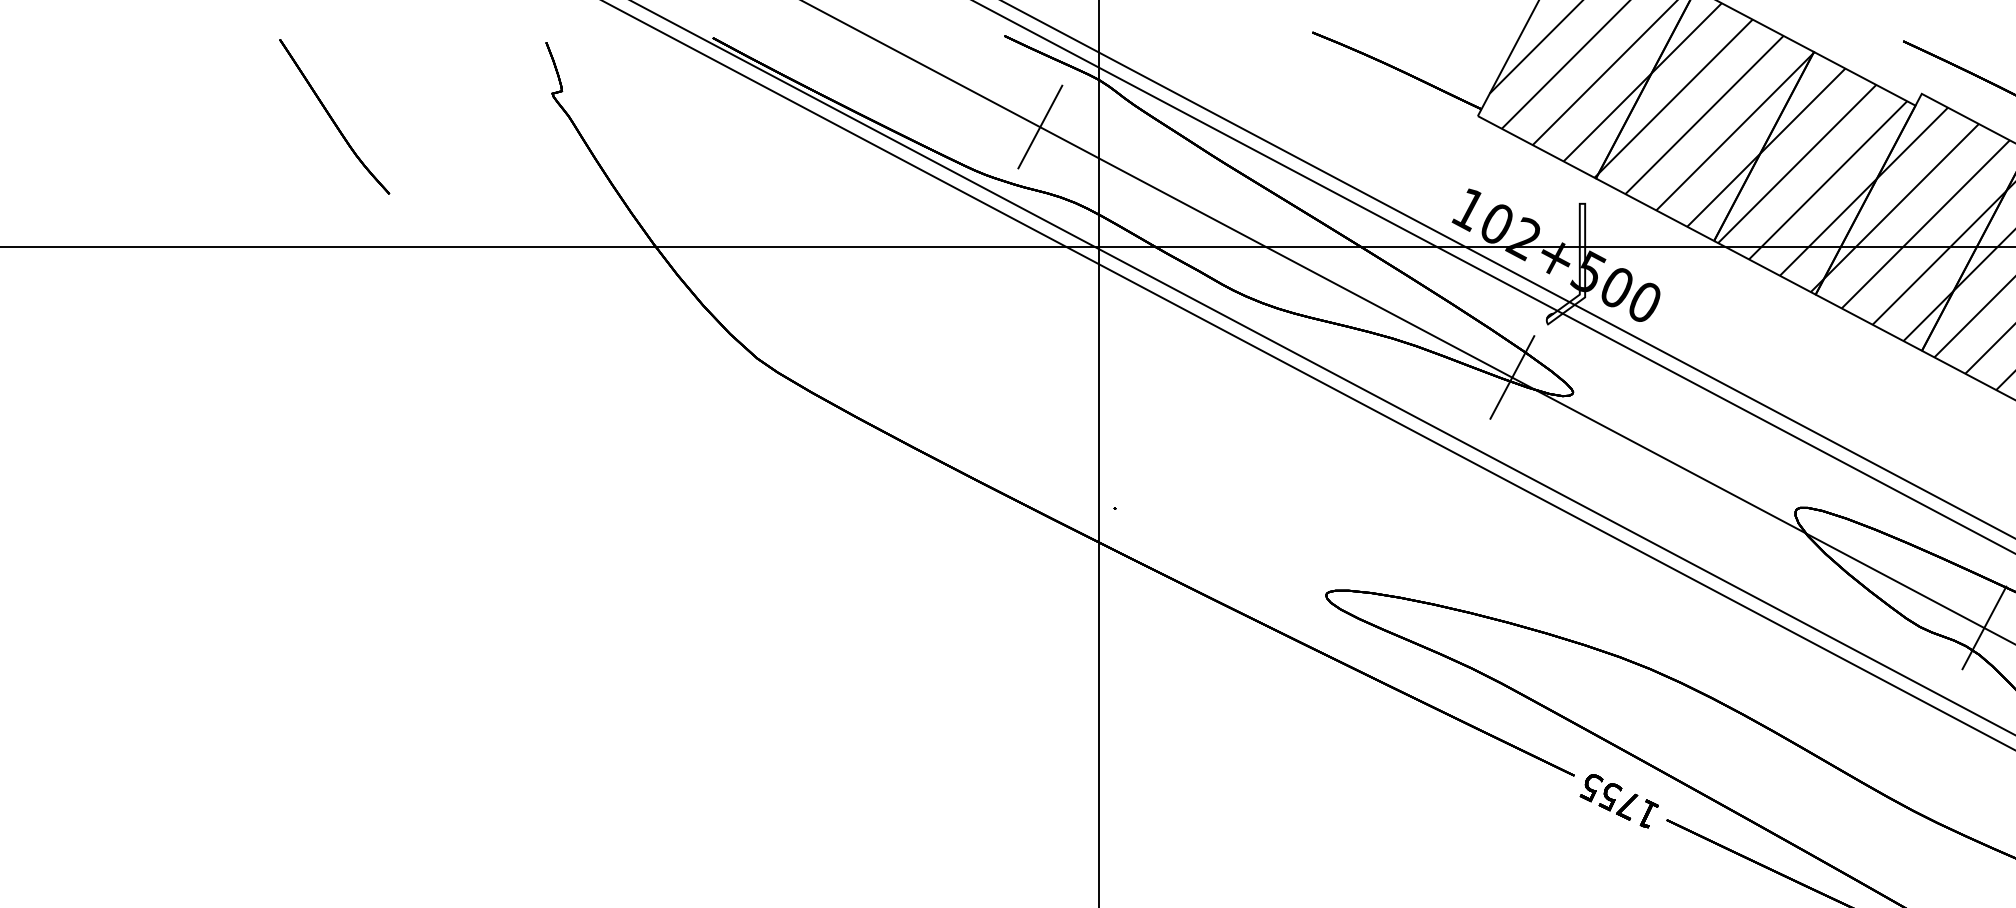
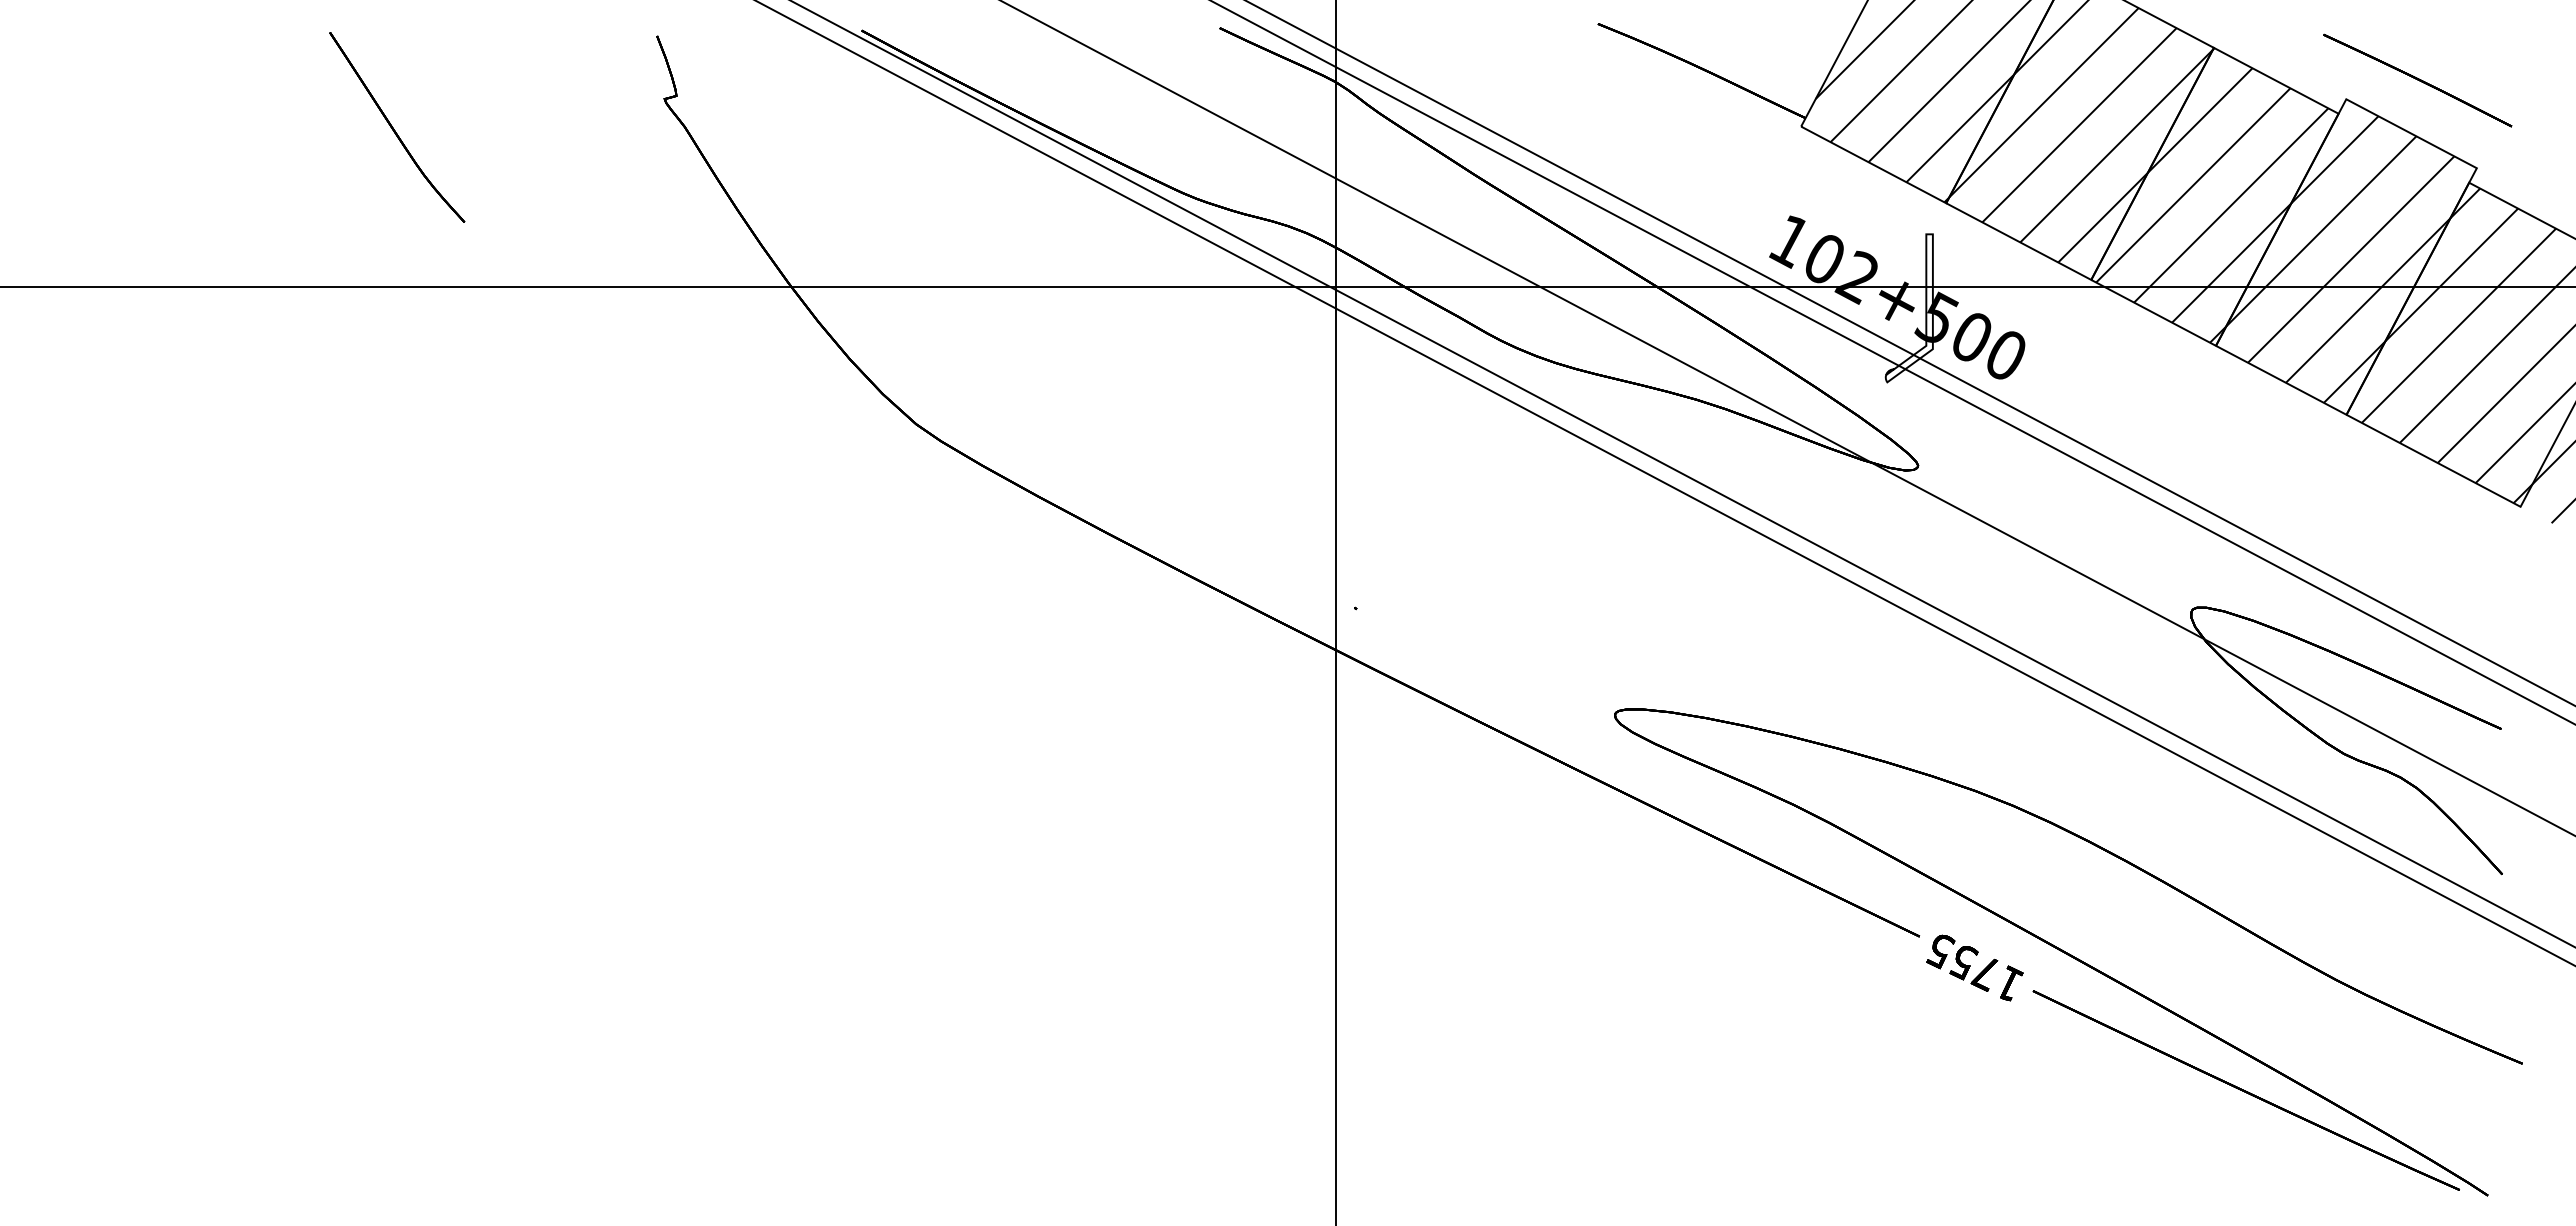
line: (1040, 126) -> (1263, 139), removed
line: (1512, 377) -> (1843, 447), removed
line: (1984, 627) -> (2423, 754), removed

